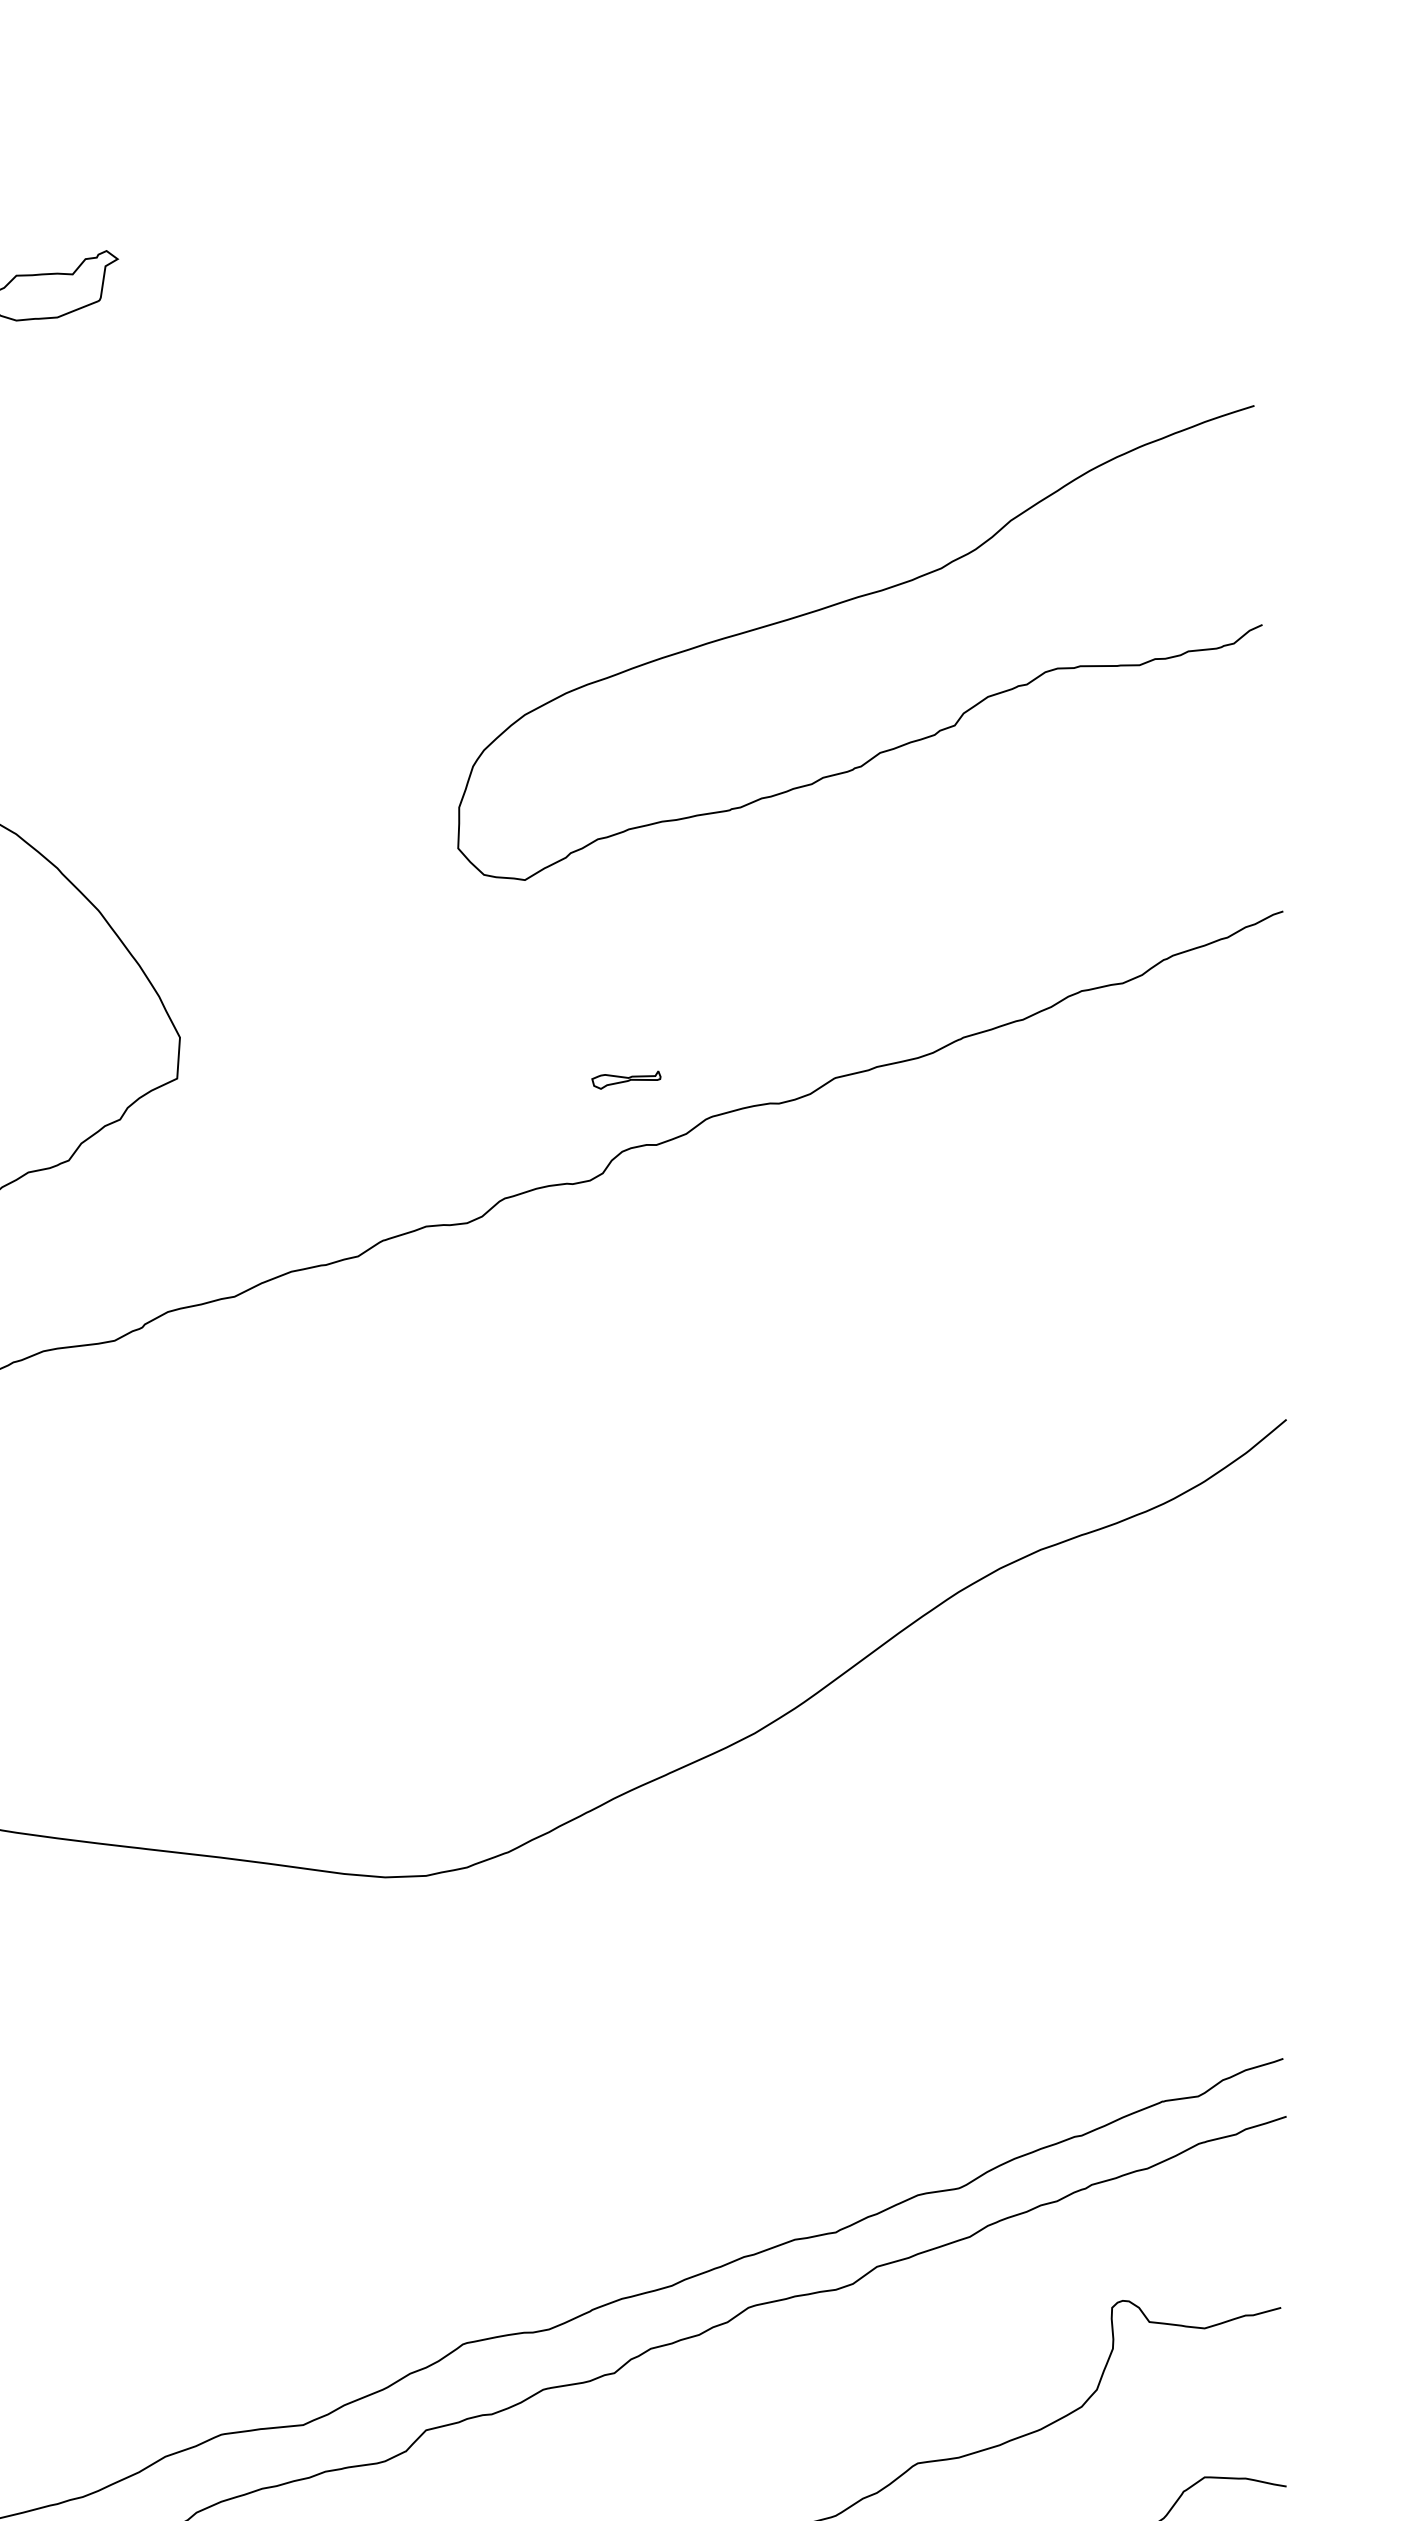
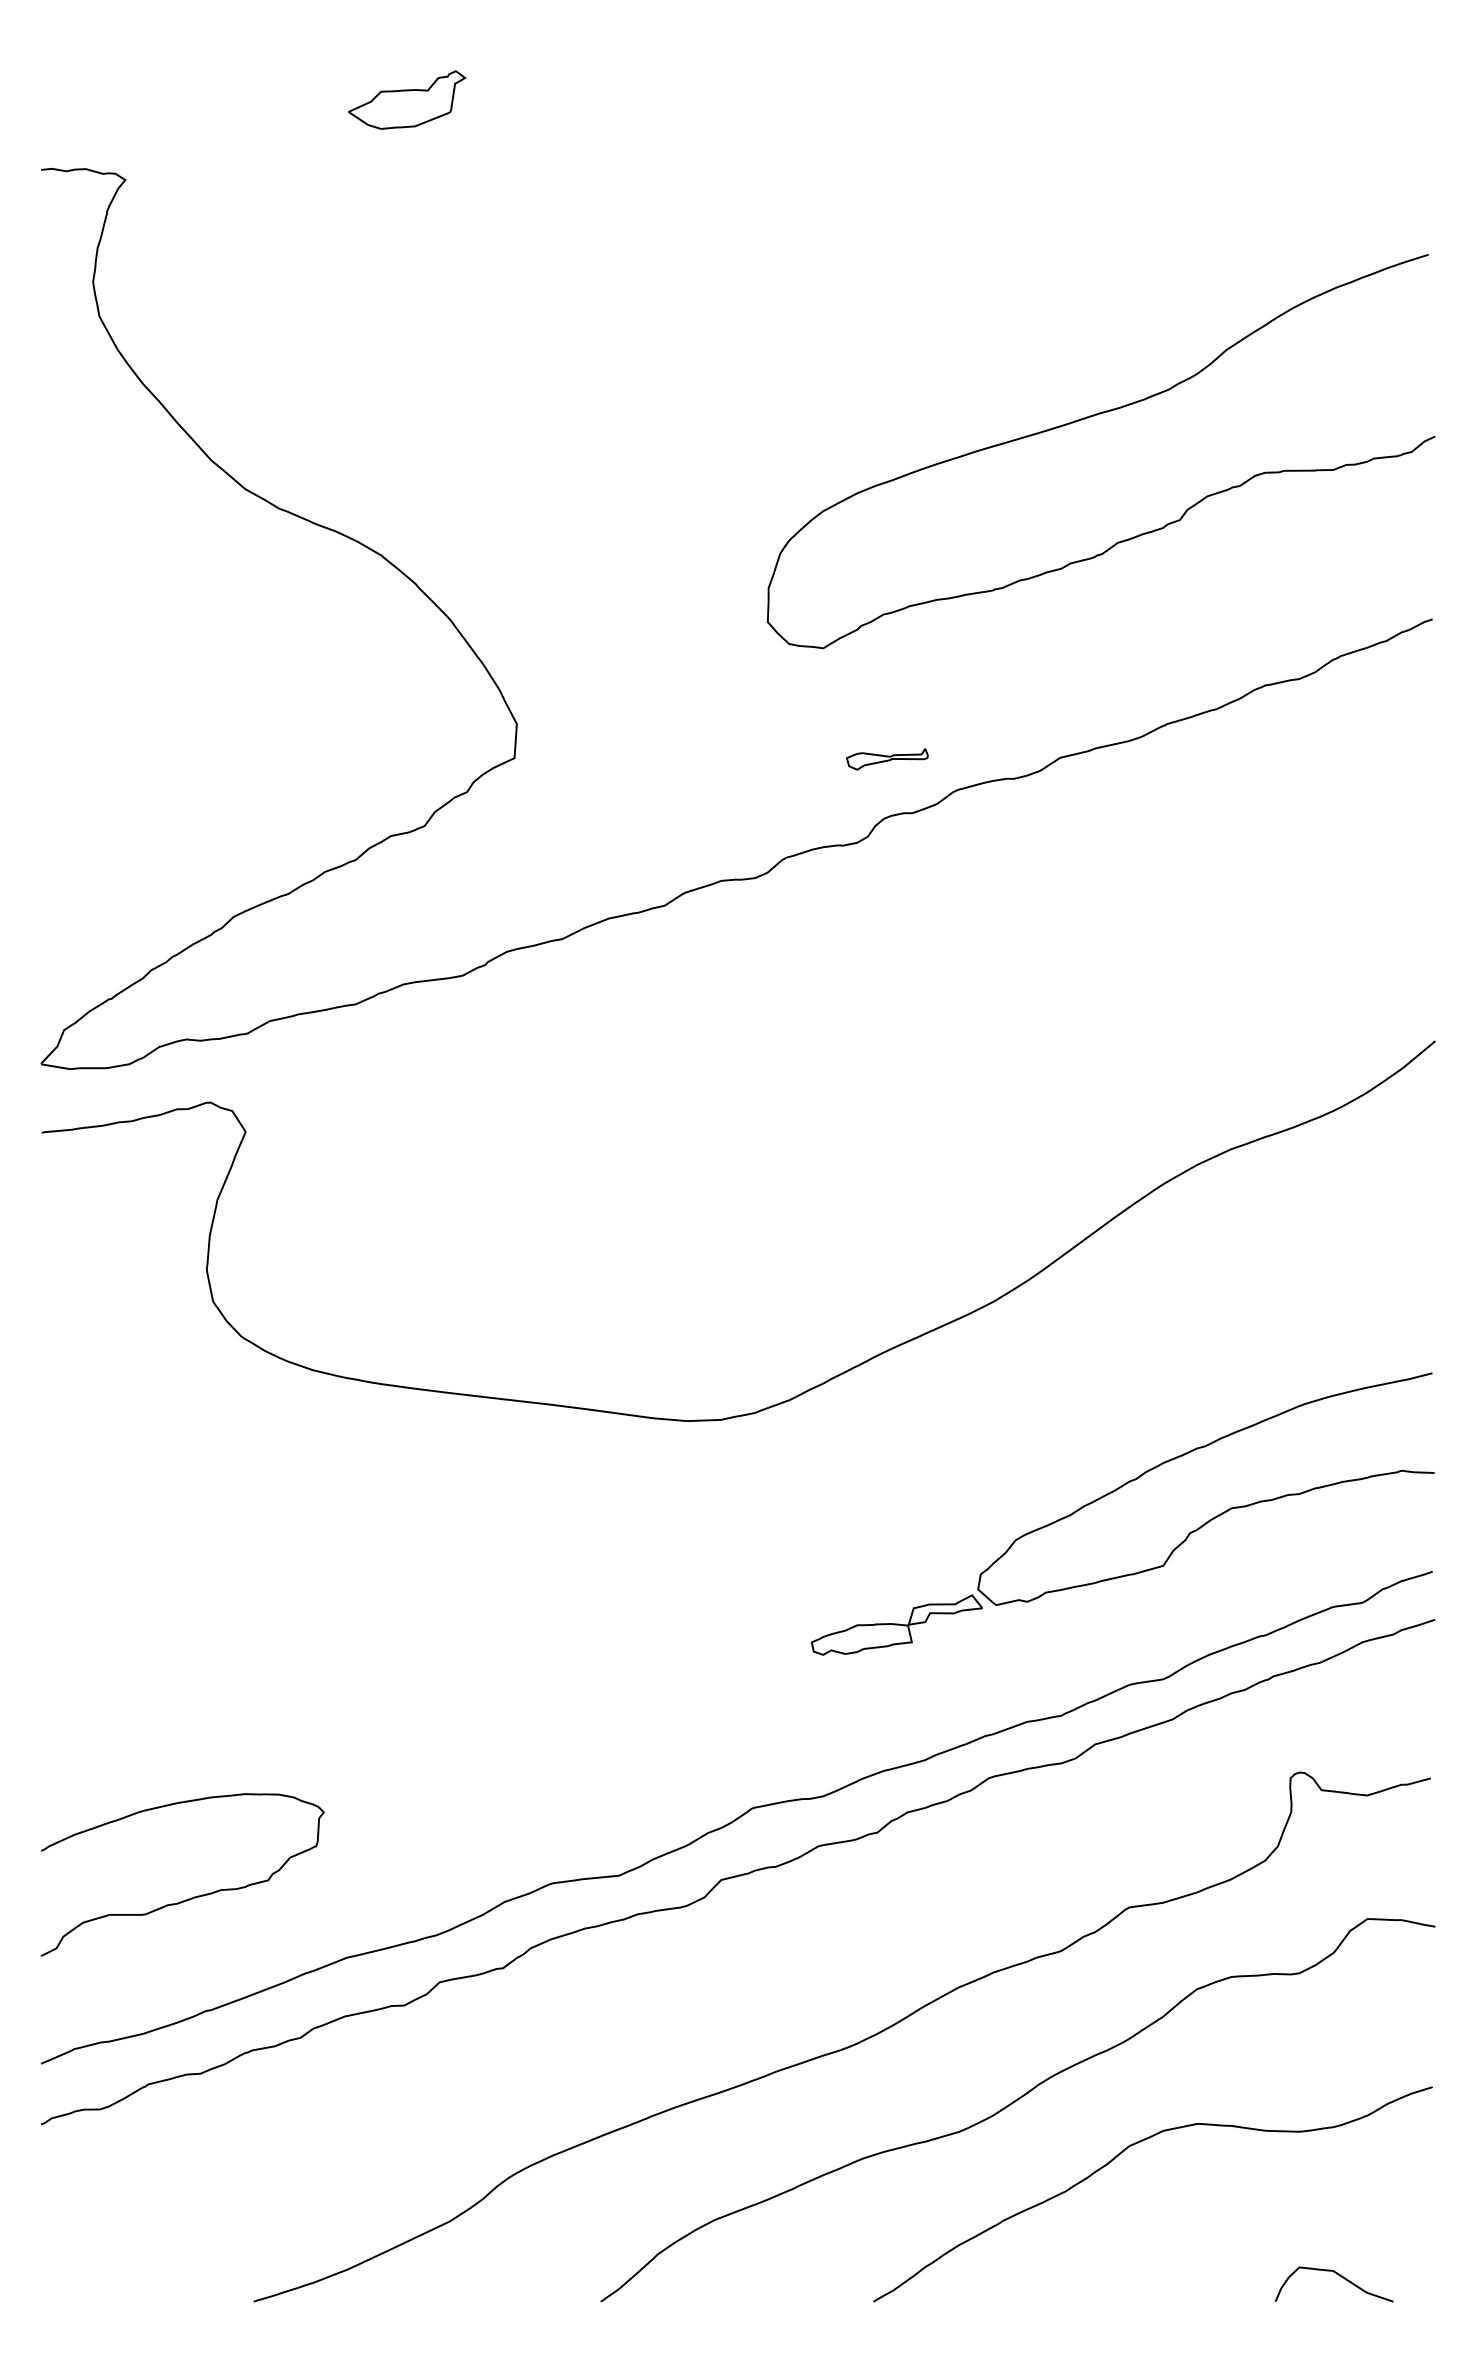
curve: (844, 603) -> (1088, 418), moved
part: (626, 1080) -> (887, 759), size x1.43
part: (896, 1964) -> (1111, 1493), added

